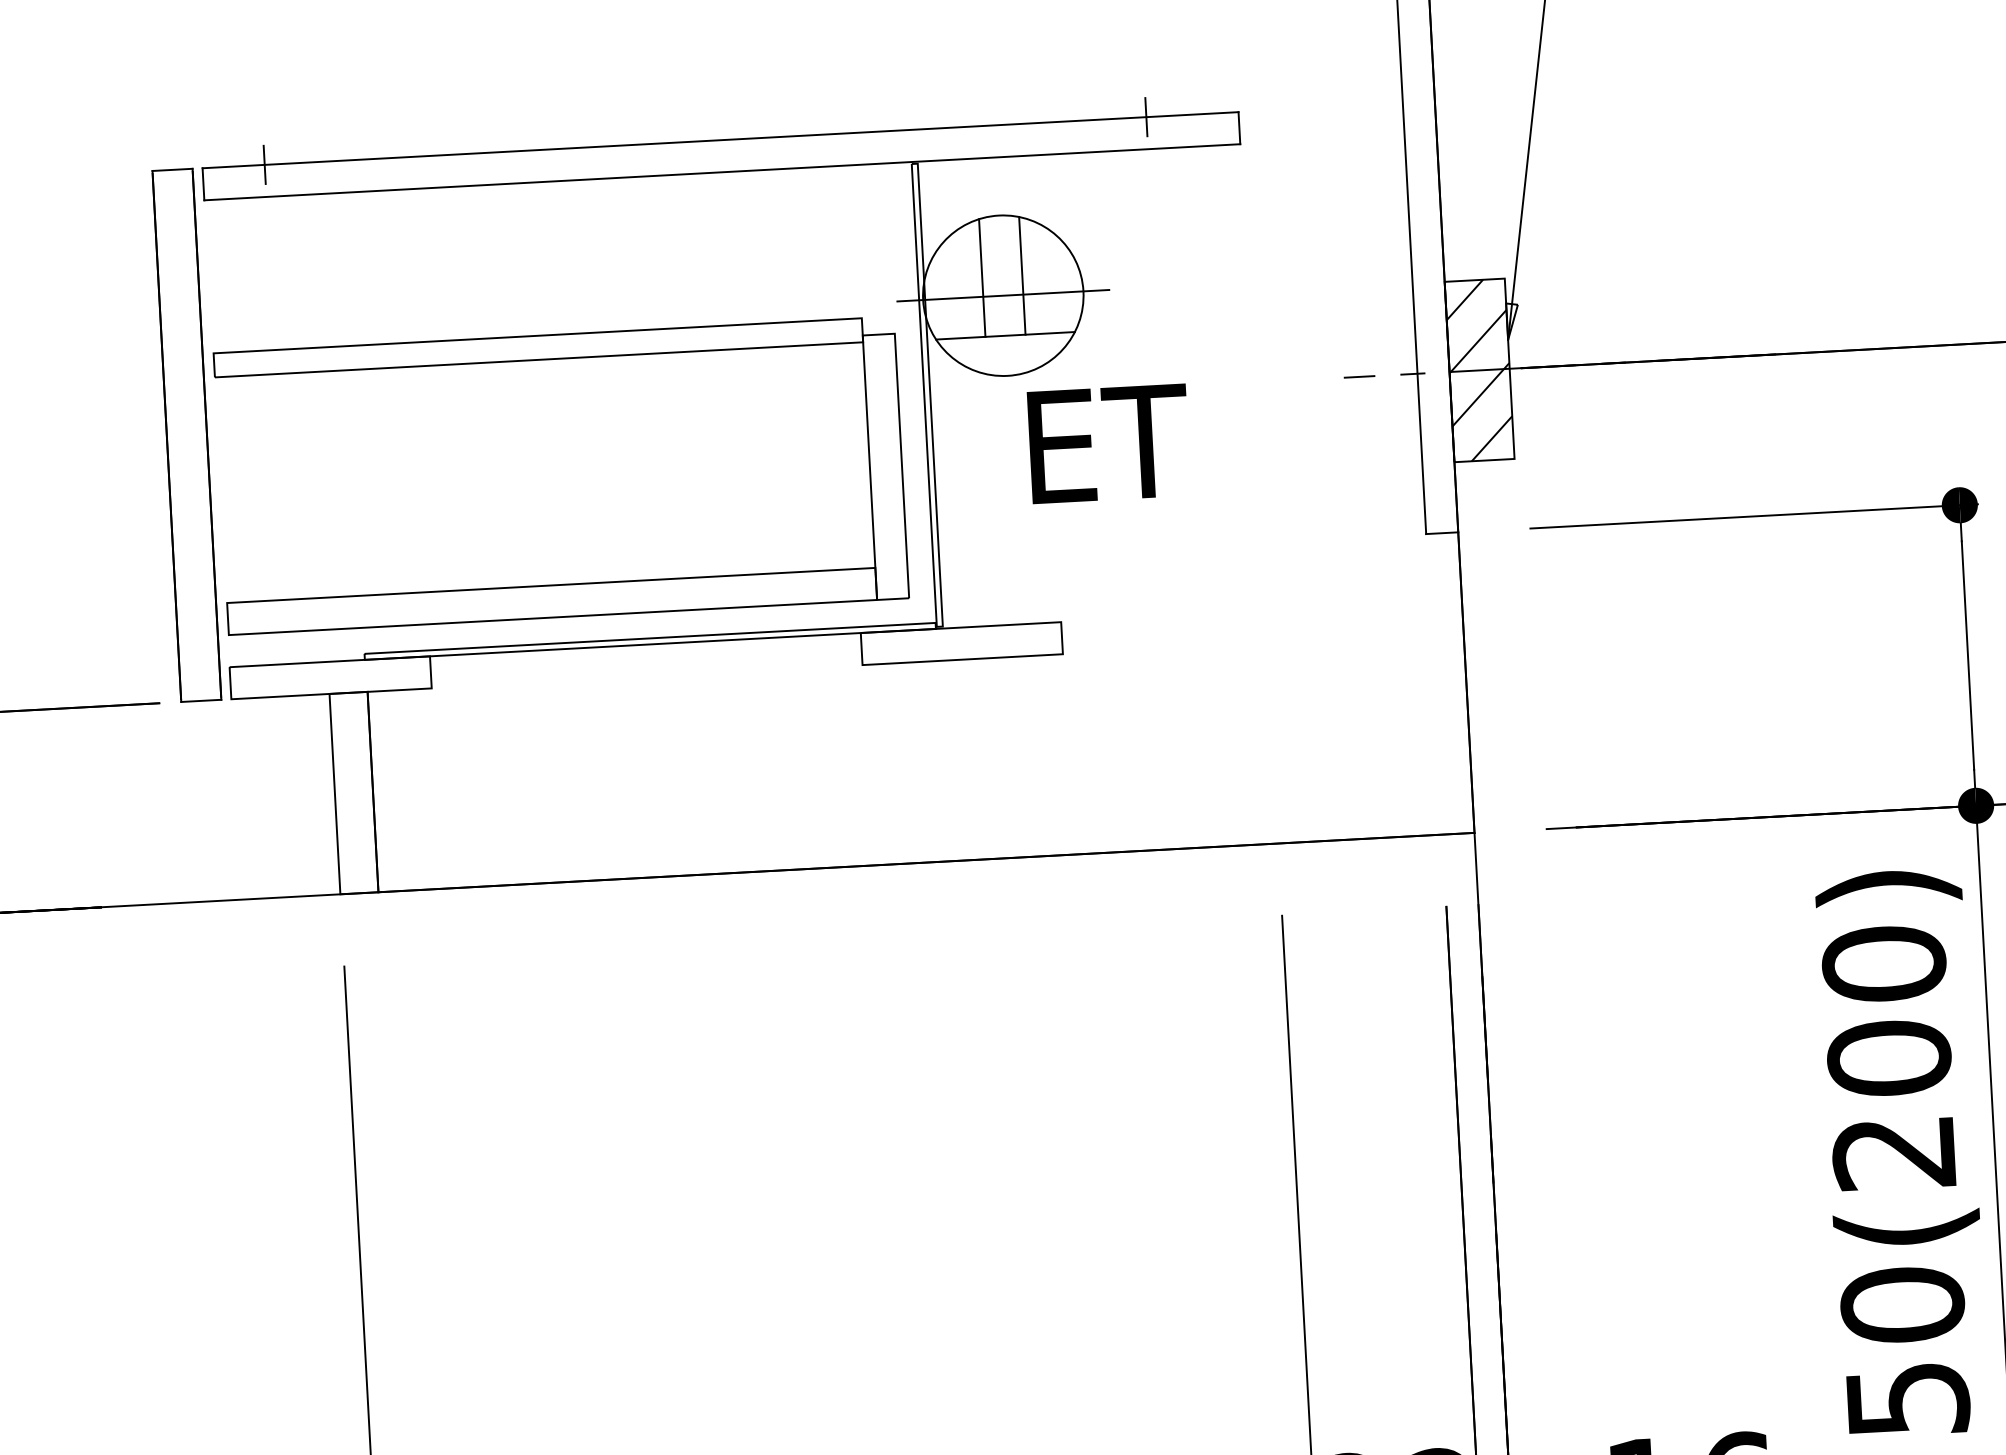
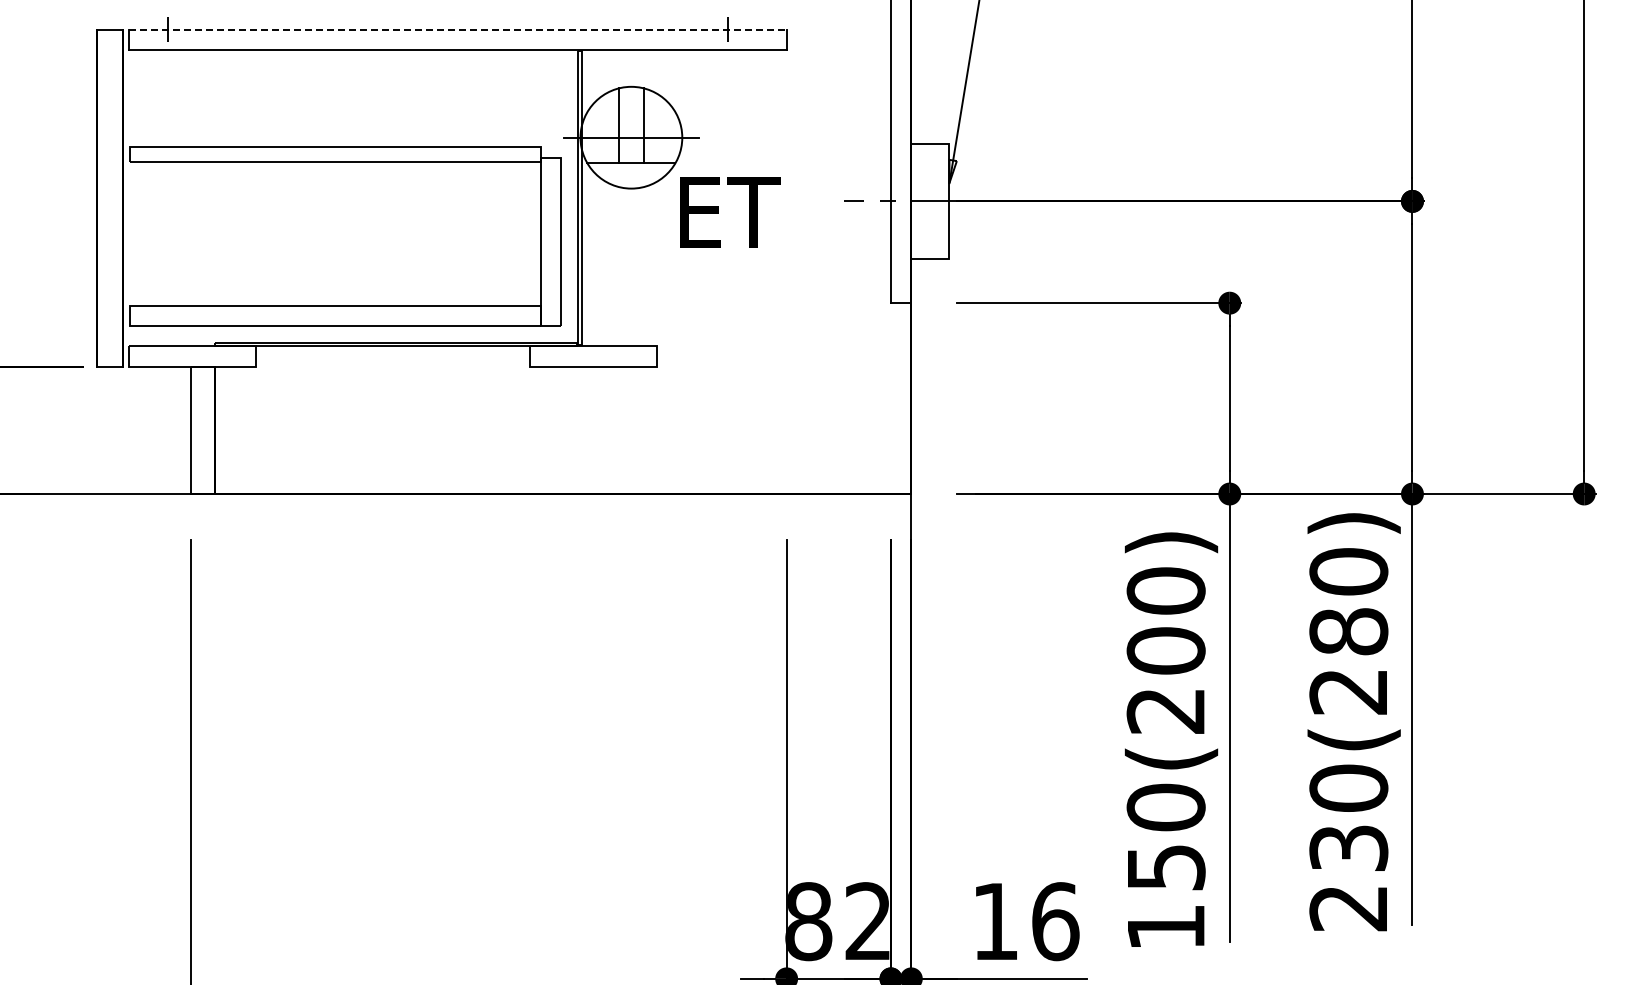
line: (720, 140) -> (457, 29), solid -> dashed
hatch: (1479, 370) -> (930, 201), removed
text: (1109, 444) -> (730, 212), moved

